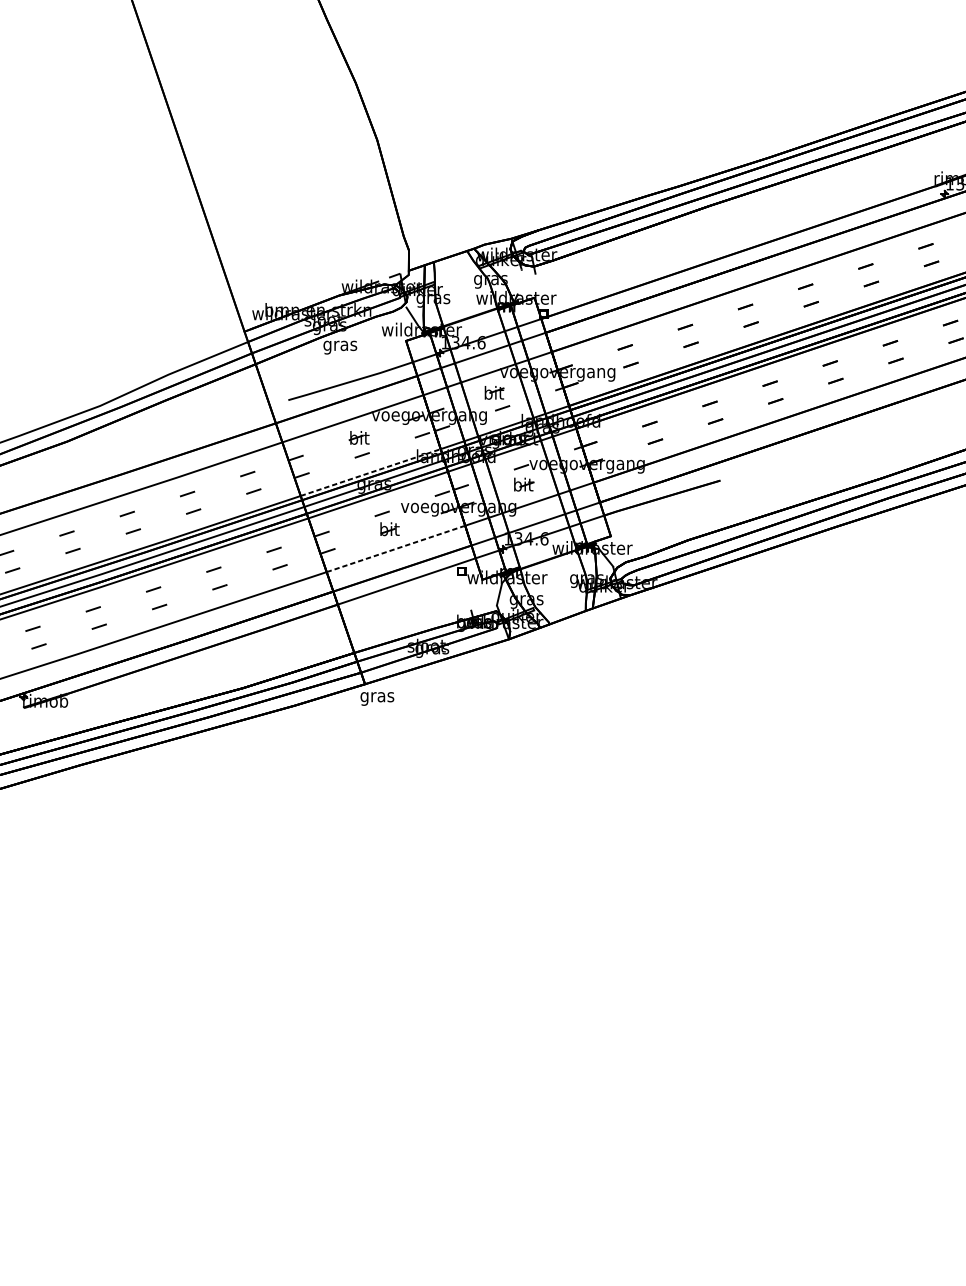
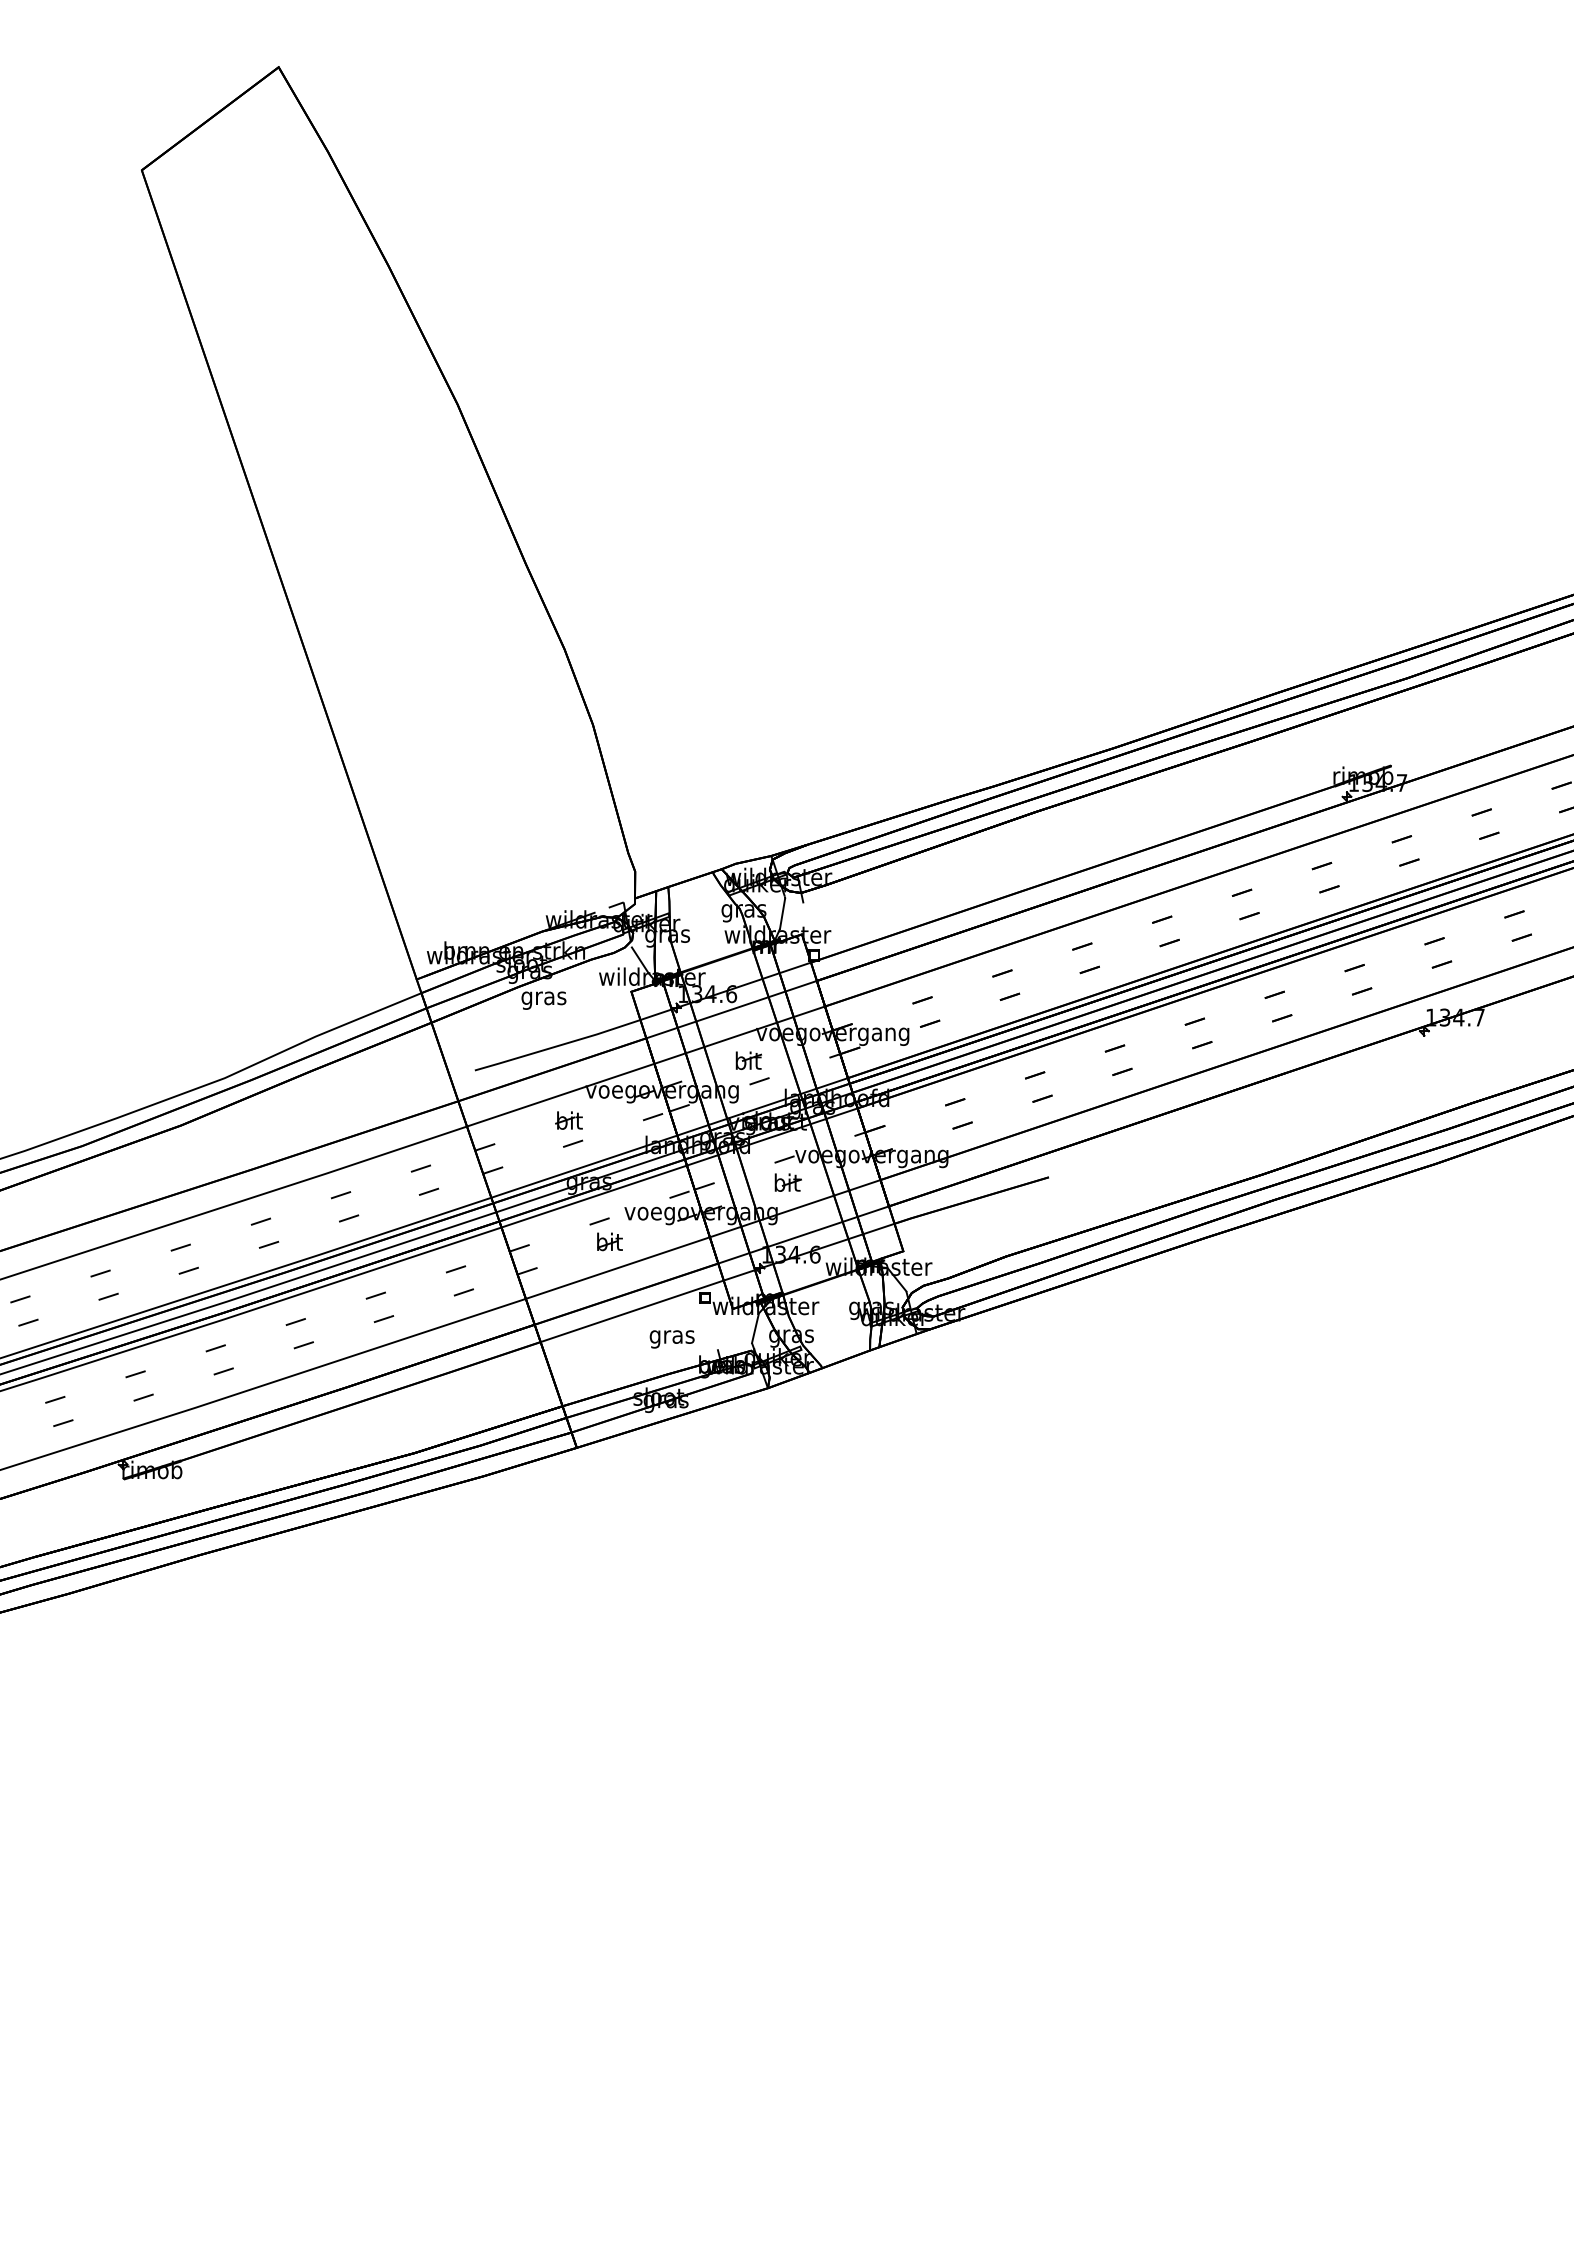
line: (519, 282) -> (782, 913), added
line: (370, 472) -> (584, 1166), dashed -> solid
line: (396, 548) -> (618, 1267), dashed -> solid
text: (376, 699) -> (671, 1339), moved

